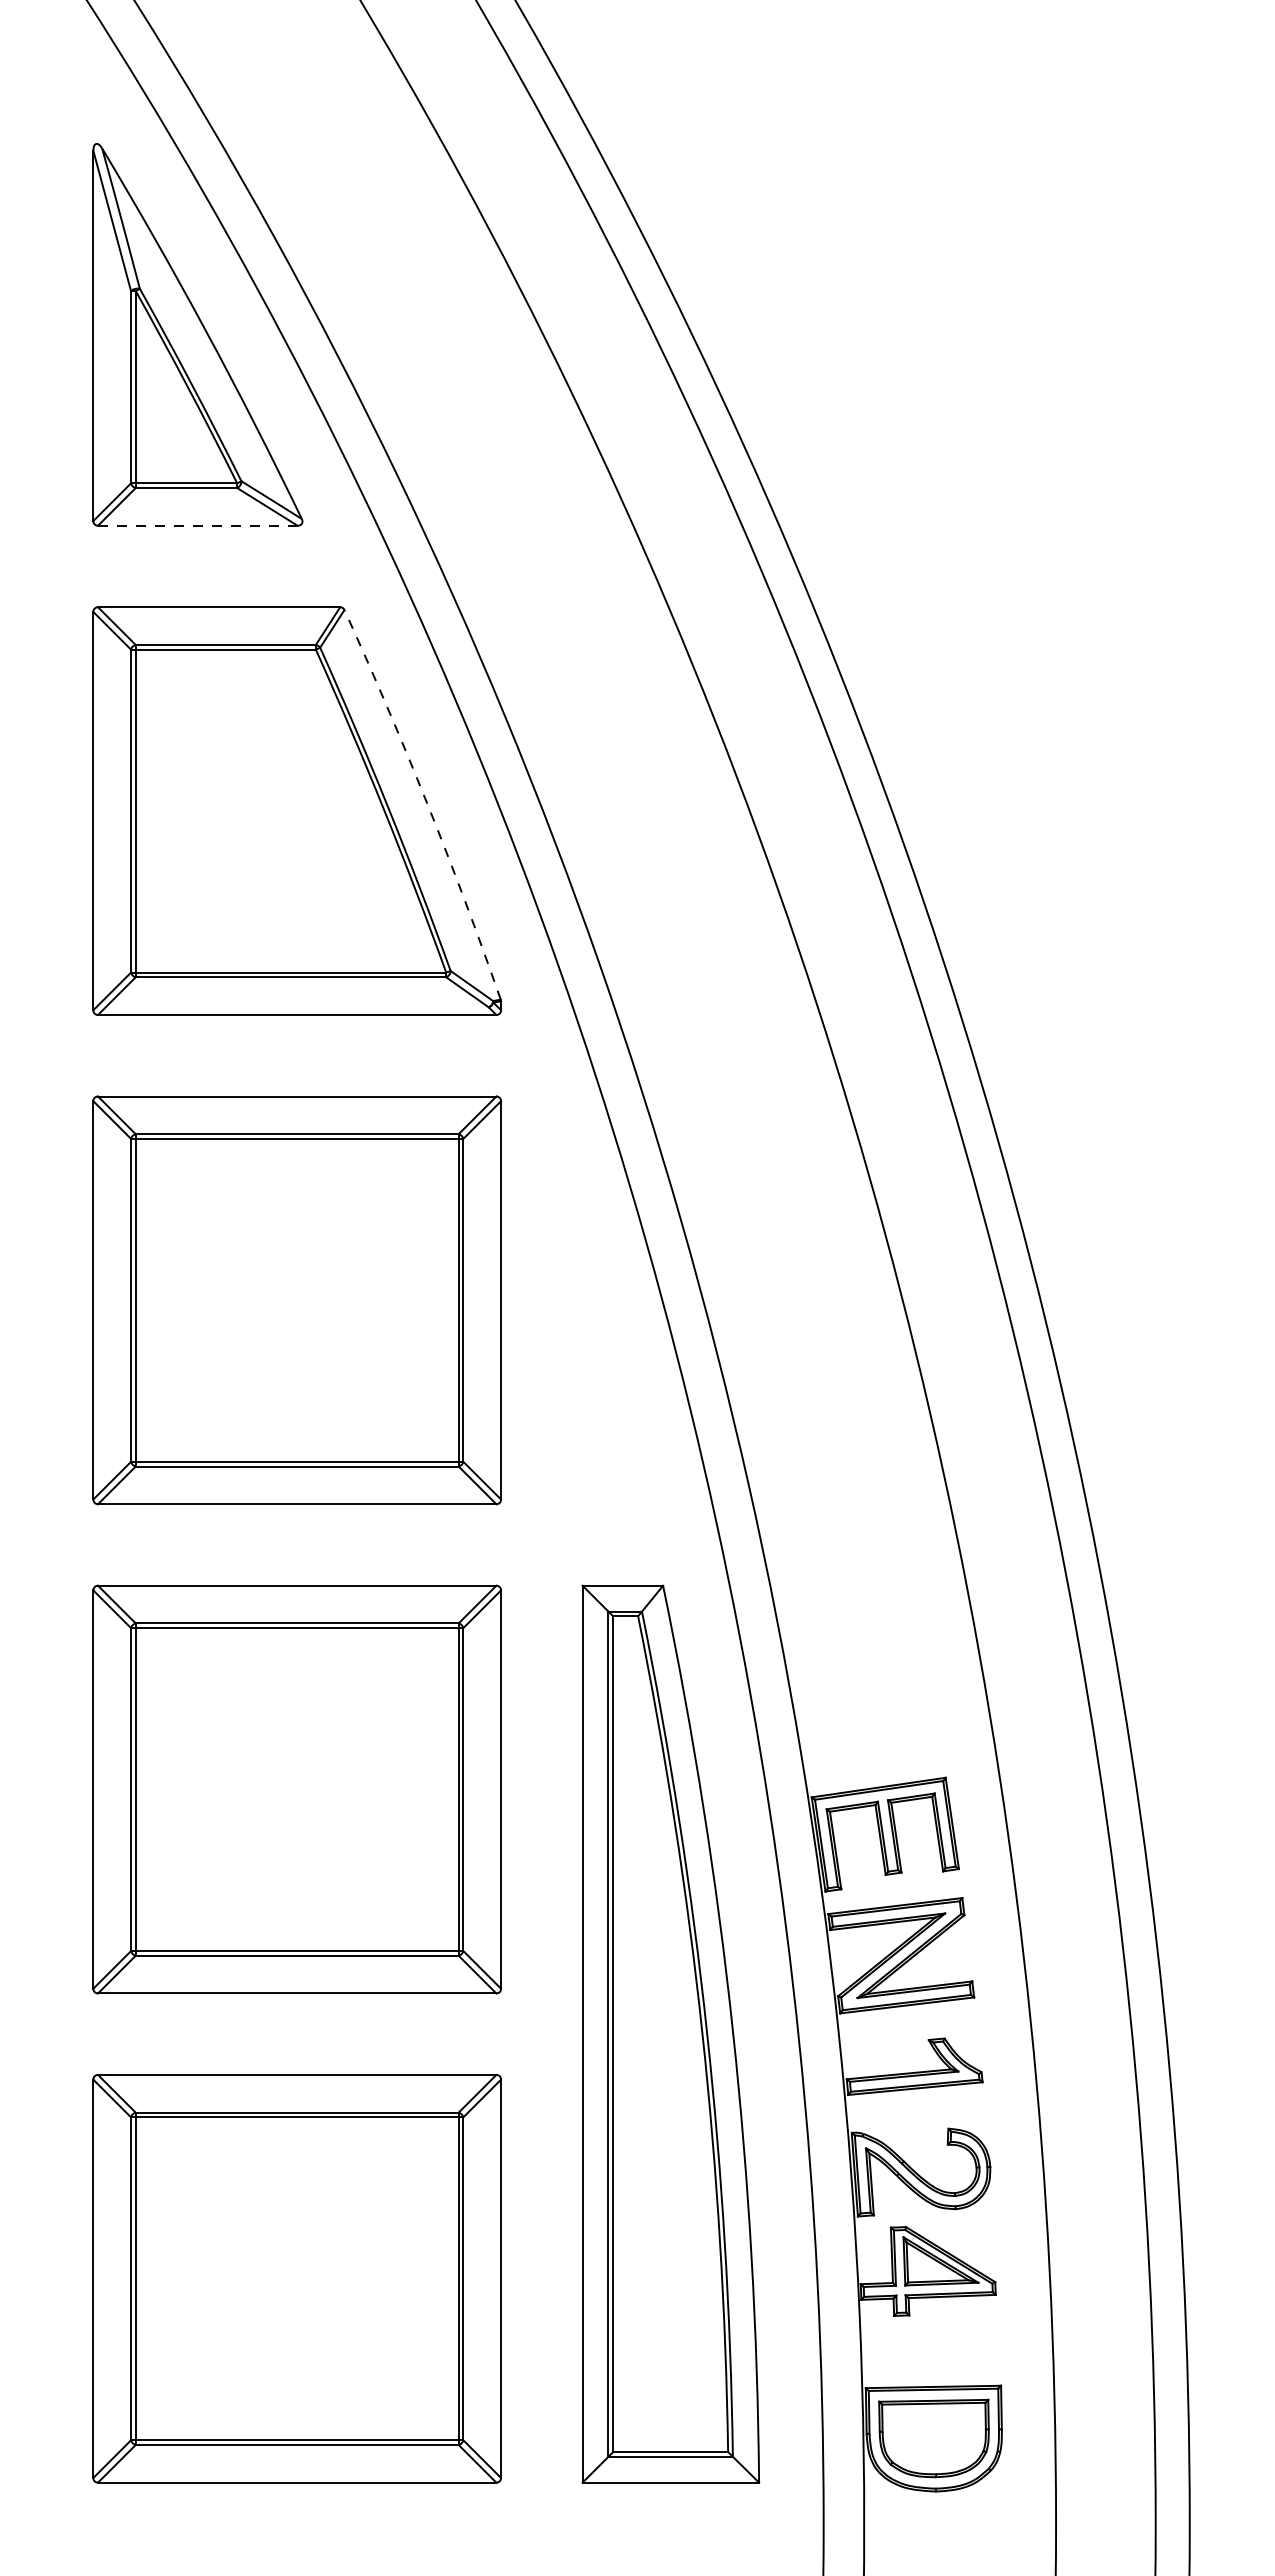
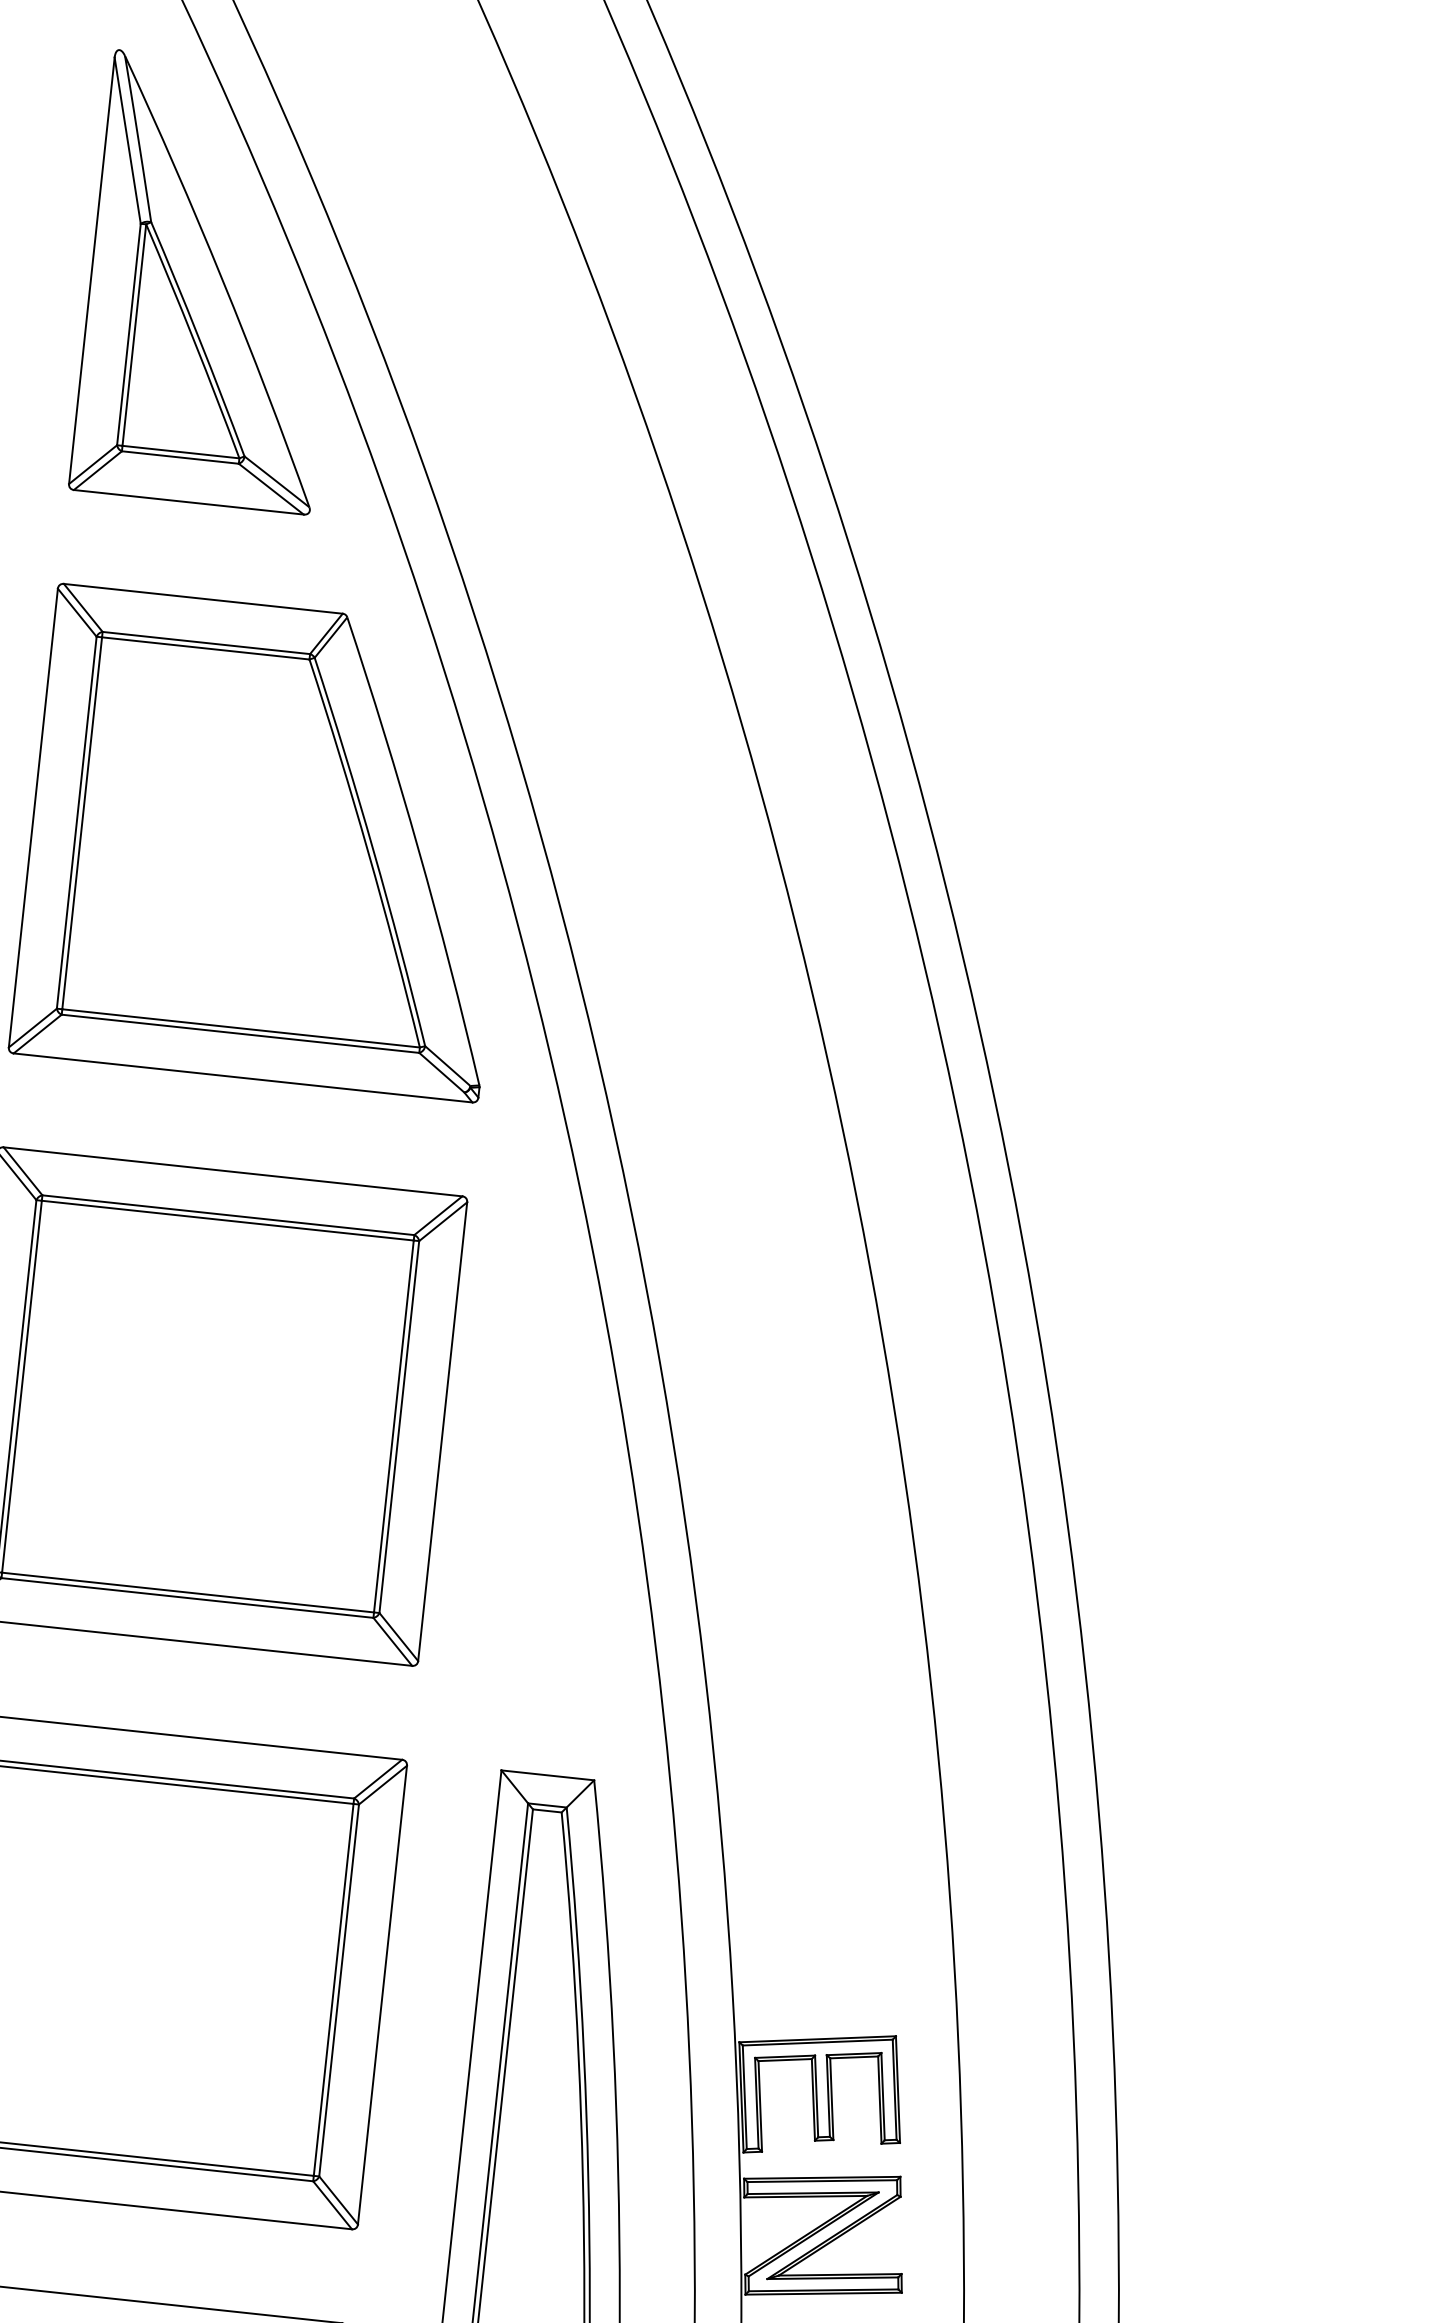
line: (197, 525) -> (188, 501), dashed -> solid
arc: (427, 803) -> (419, 850), dashed -> solid

